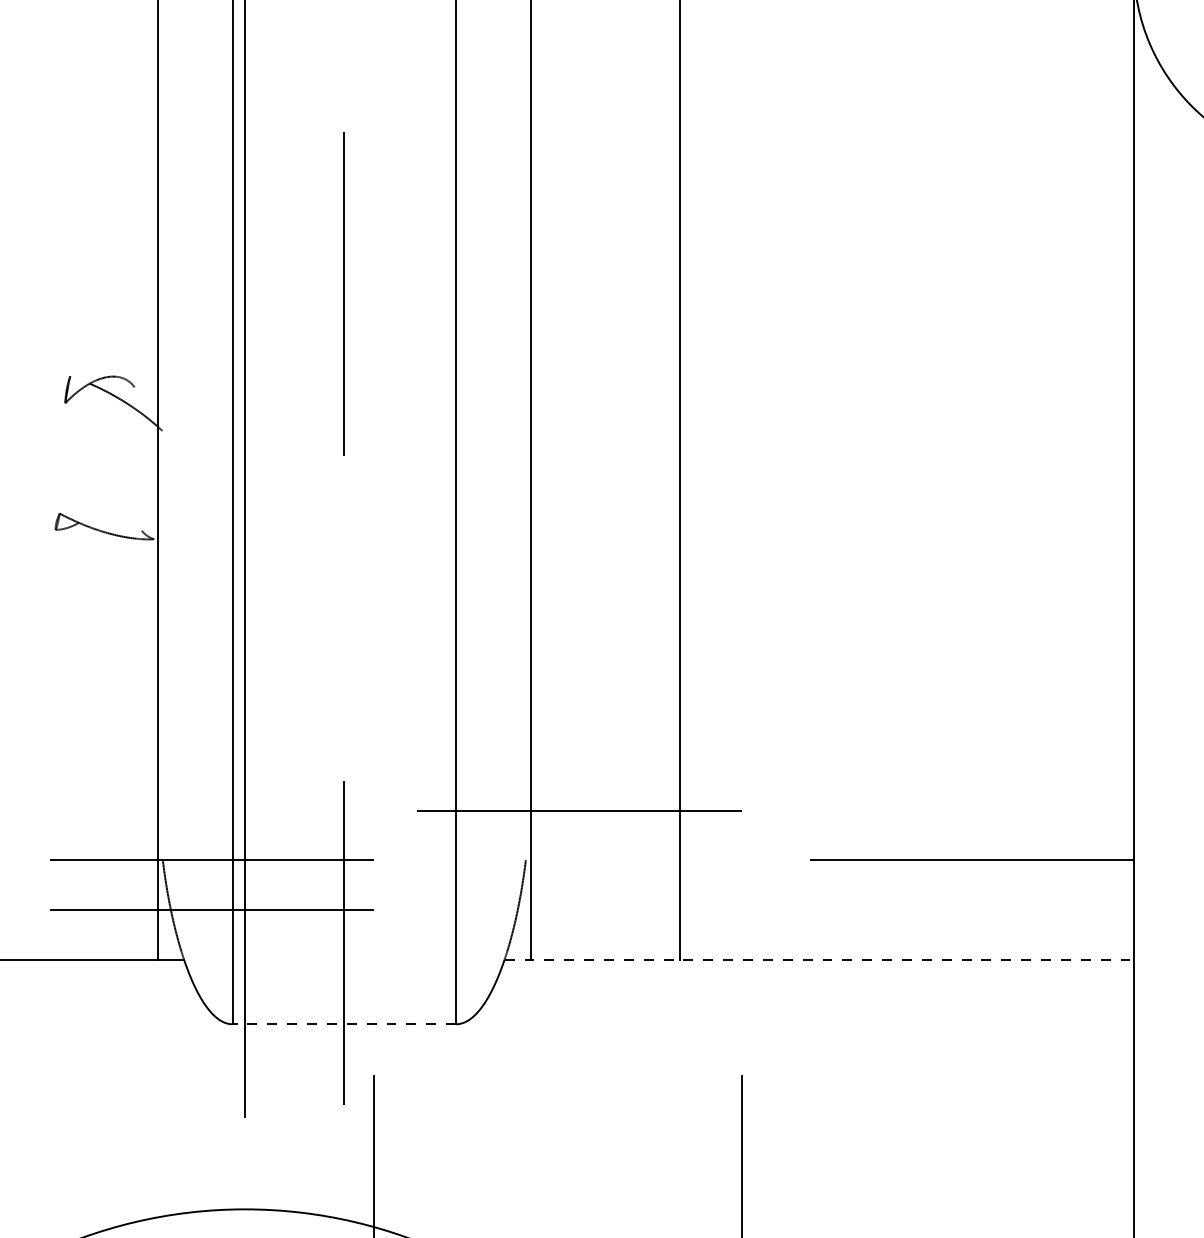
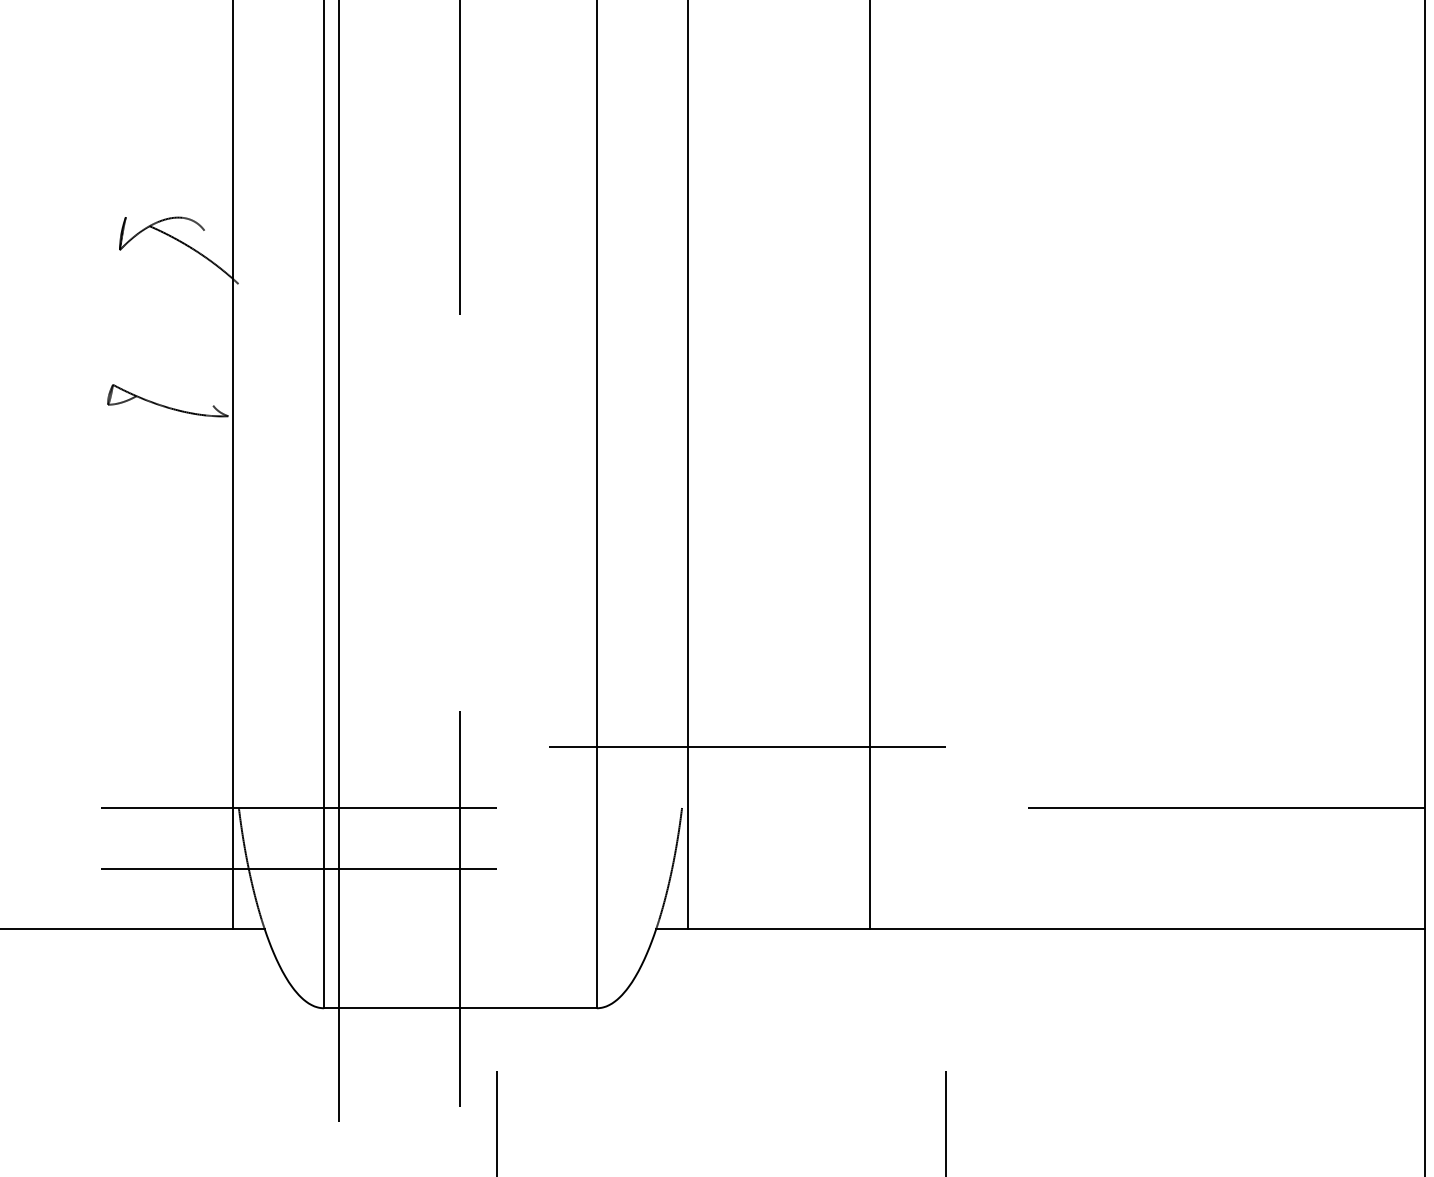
line: (819, 959) -> (1040, 929), dashed -> solid
line: (344, 1024) -> (460, 1008), dashed -> solid

